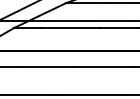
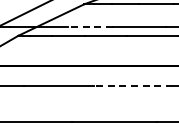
line: (70, 20) -> (90, 26), solid -> dashed
line: (104, 67) -> (133, 86), solid -> dashed

